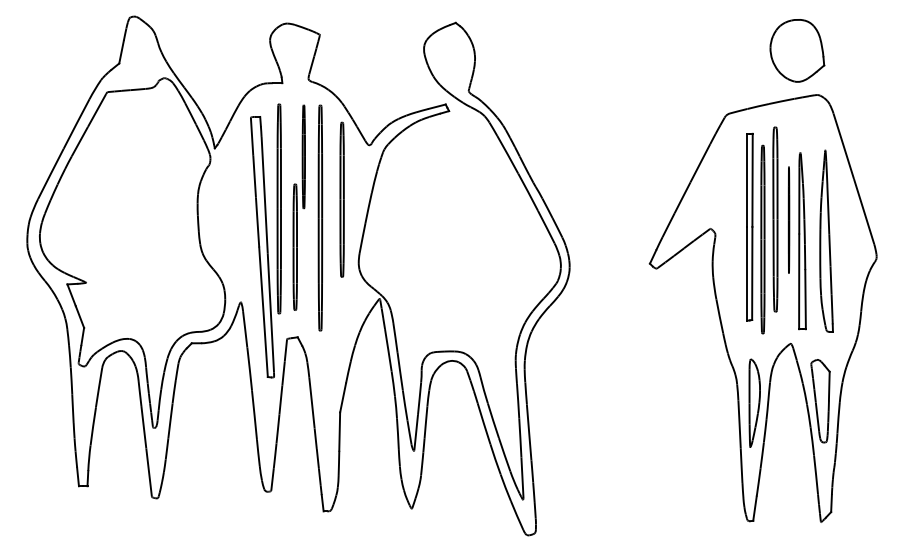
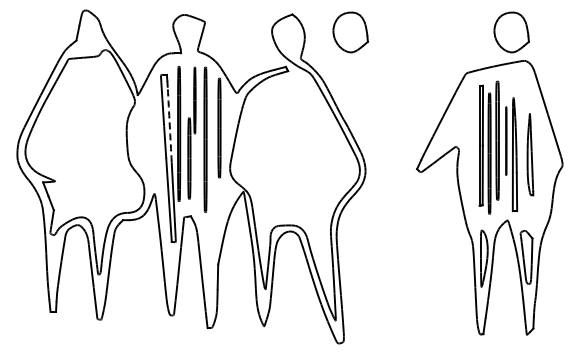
part: (546, 50) -> (350, 32), added
arc: (264, 195) -> (169, 125), solid -> dashed
part: (826, 240) -> (530, 154), size x0.7

